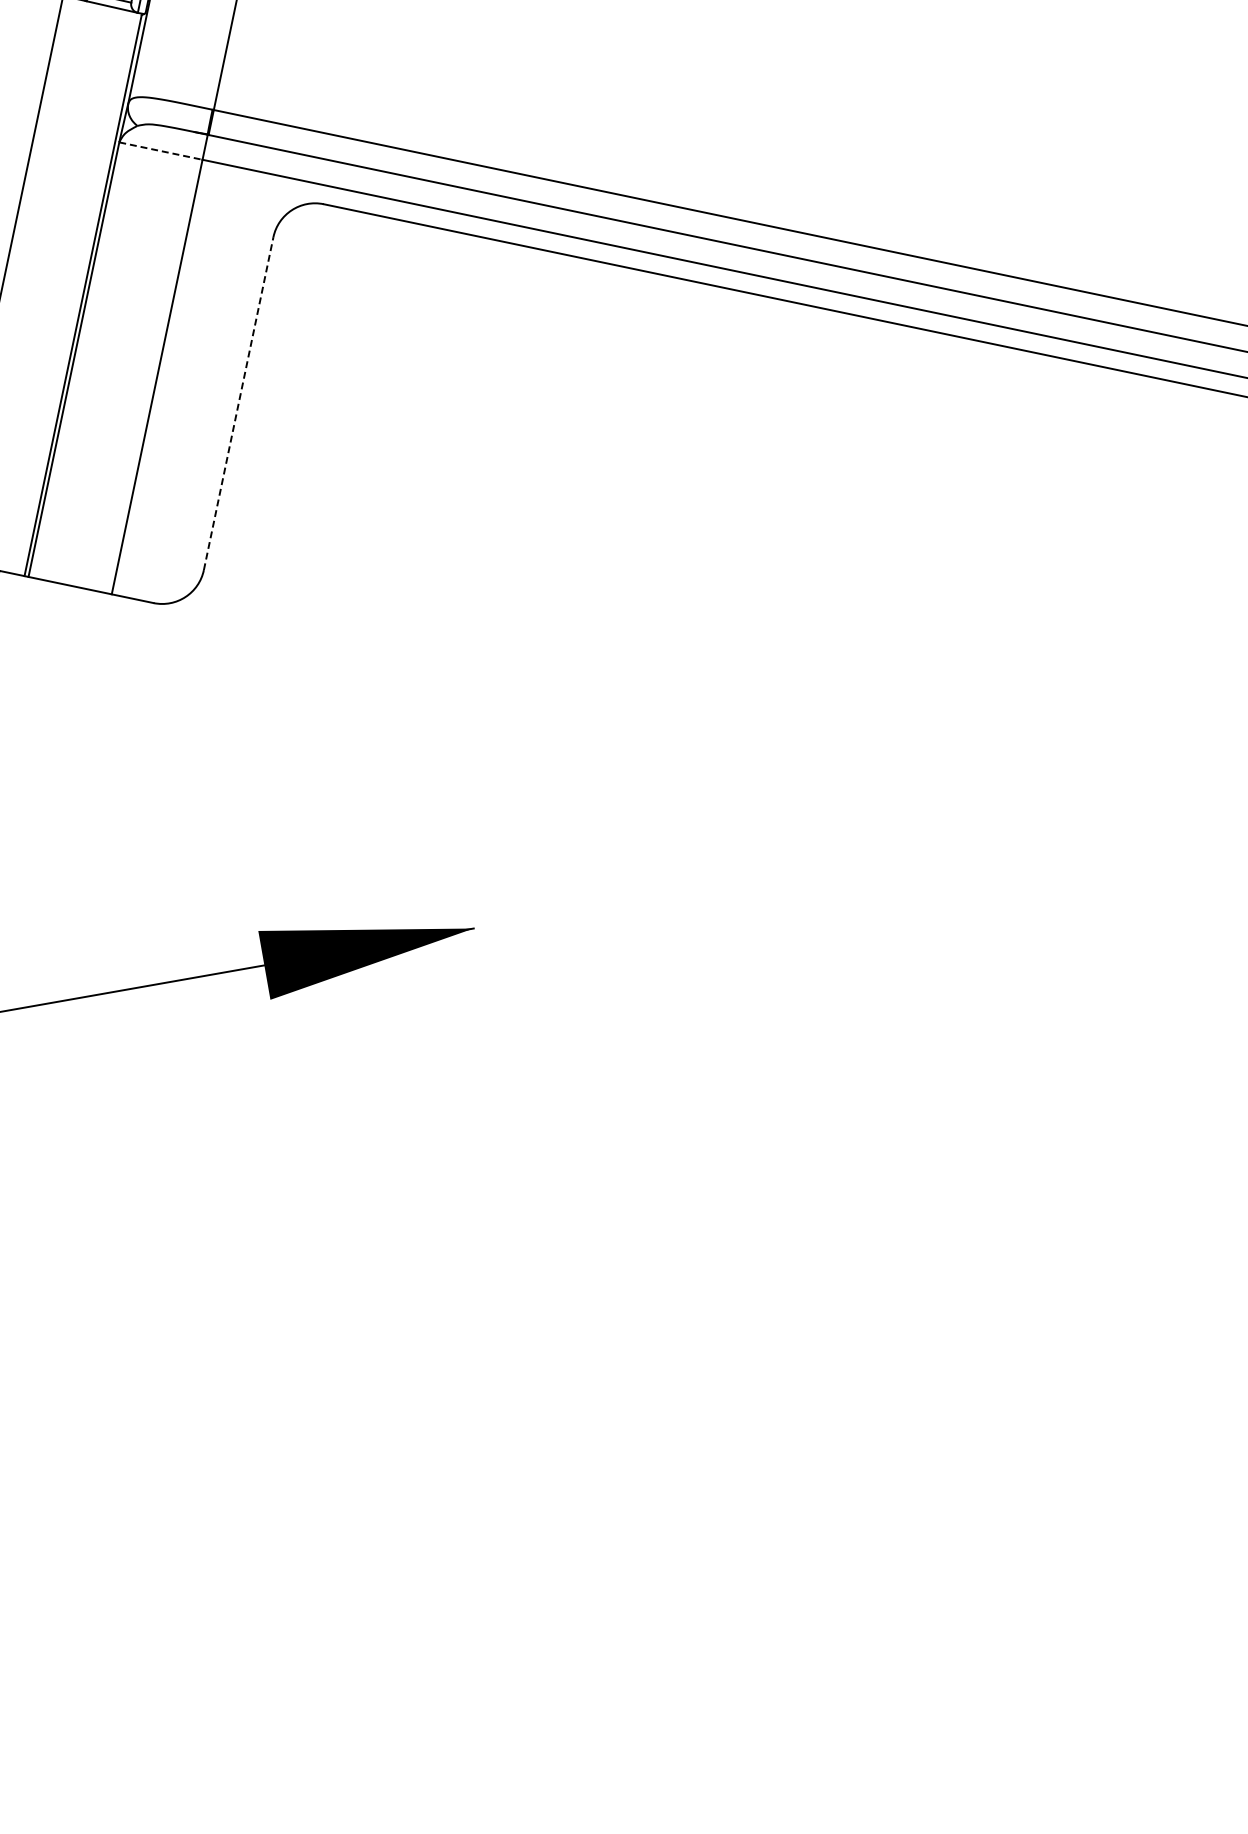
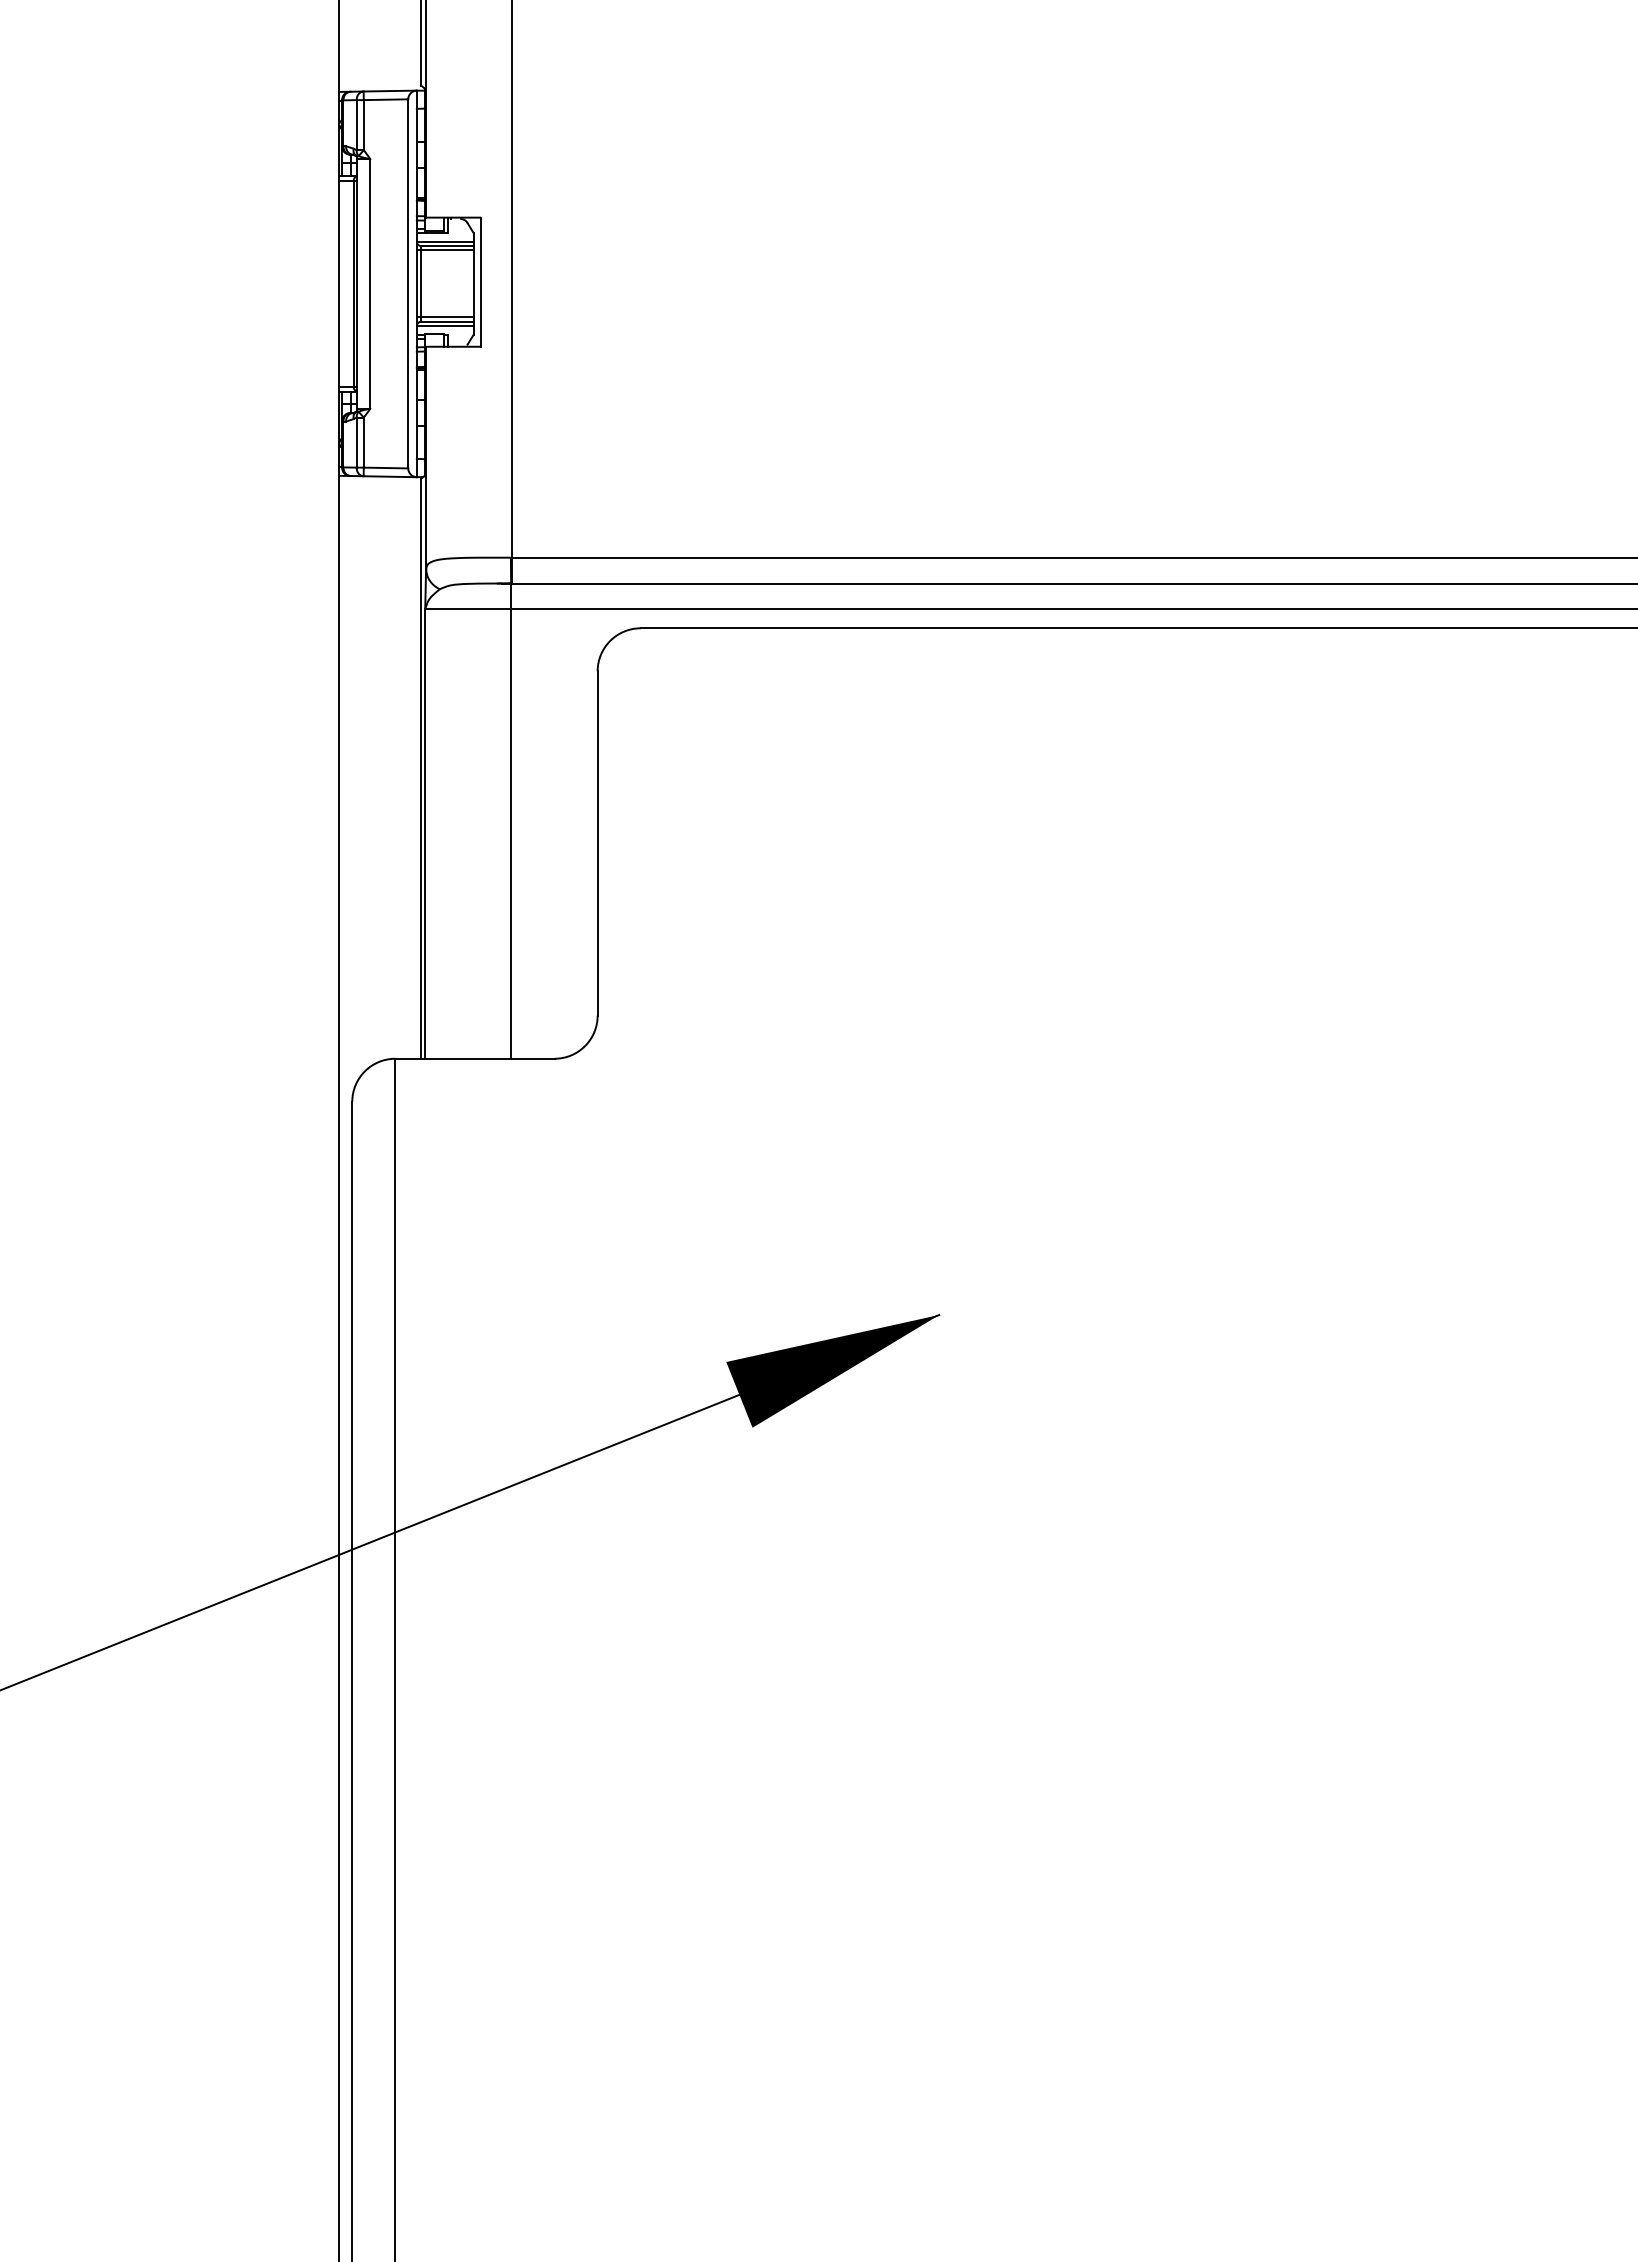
line: (161, 151) -> (468, 609), dashed -> solid
line: (238, 403) -> (597, 843), dashed -> solid

